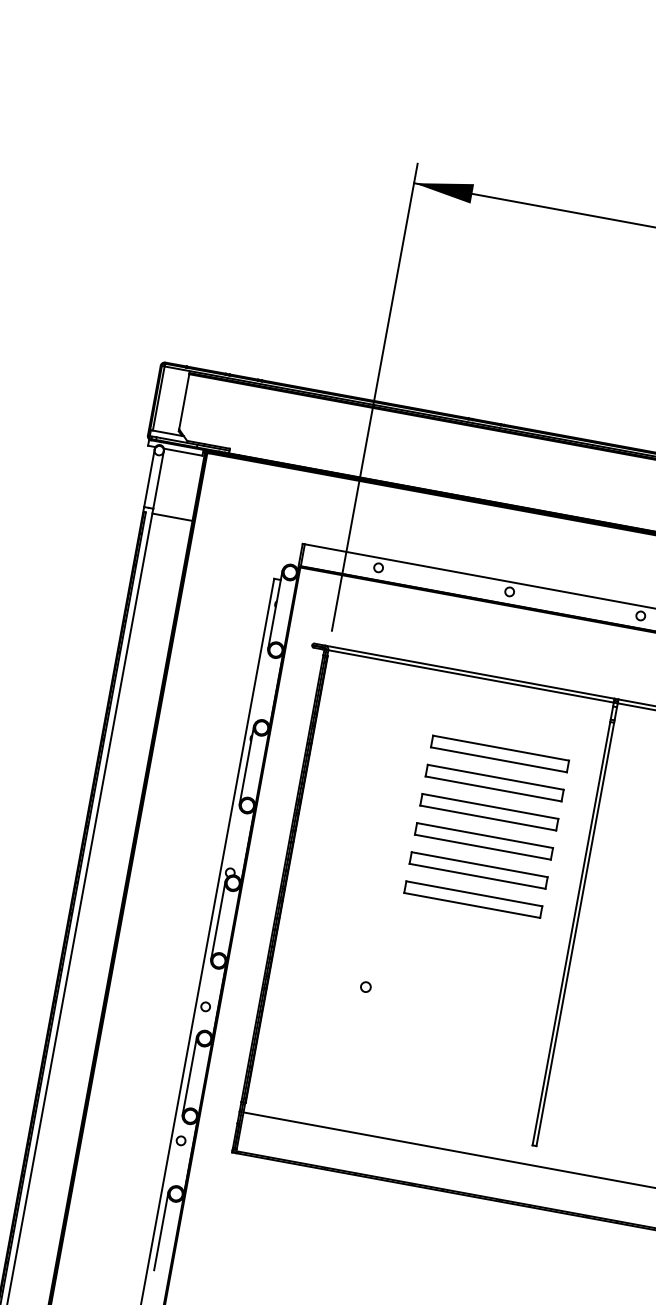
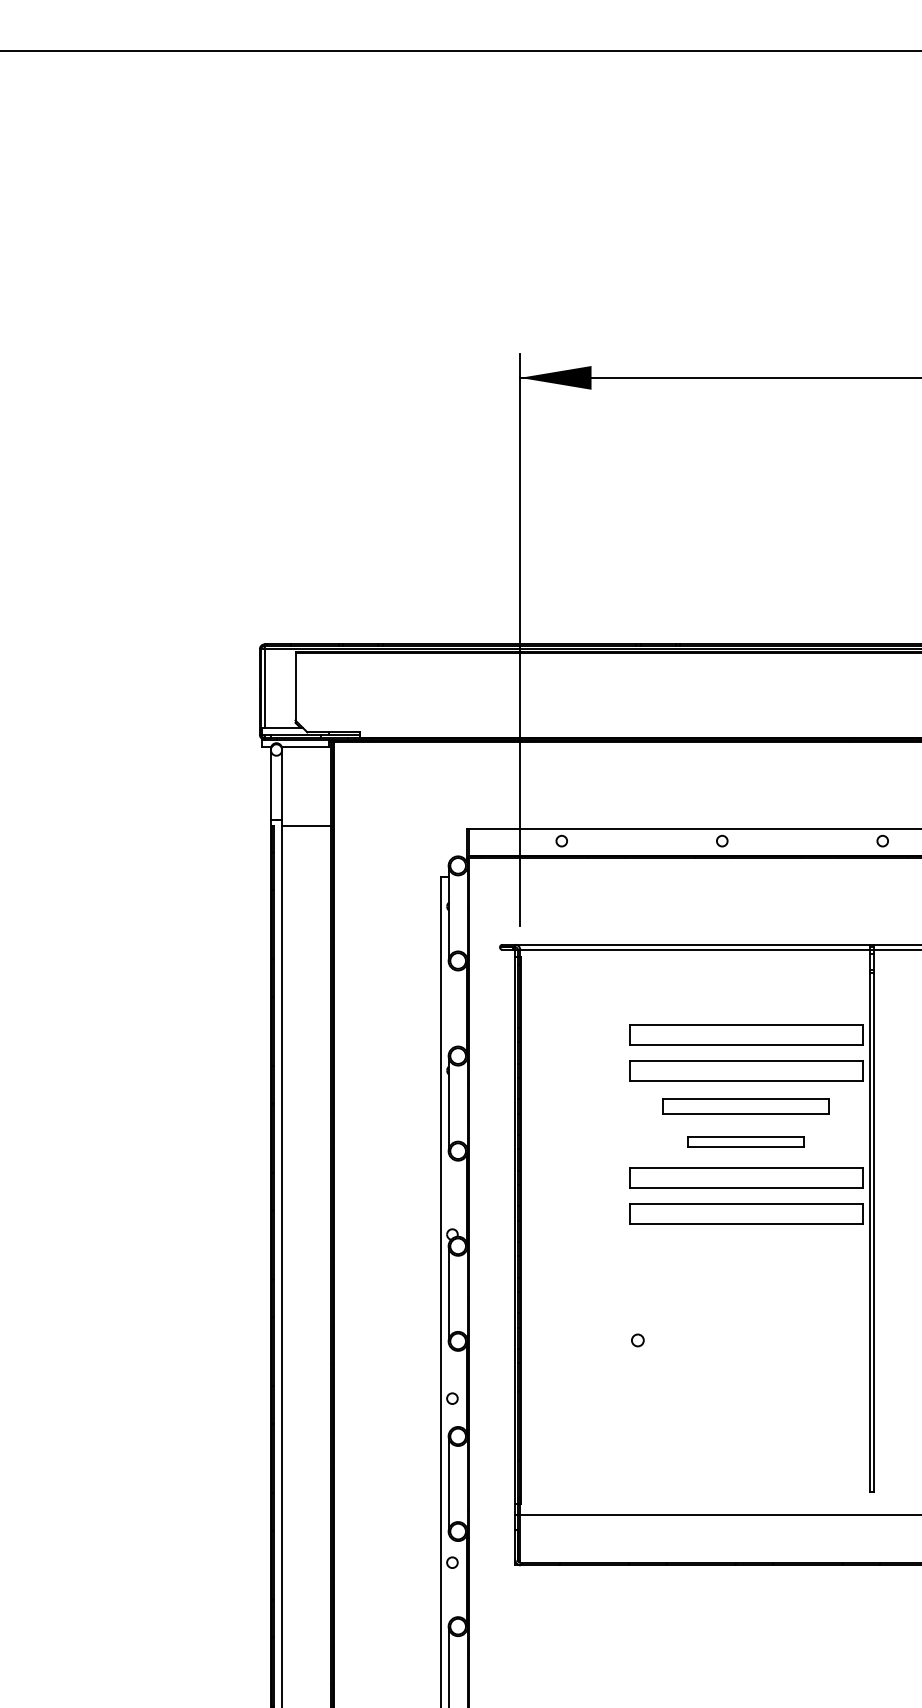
part: (499, 753) -> (745, 1034), size x1.4
part: (494, 782) -> (745, 1070), size x1.4
part: (483, 840) -> (745, 1141), size x0.7
part: (478, 870) -> (745, 1177), size x1.4
part: (472, 899) -> (745, 1213), size x1.4

